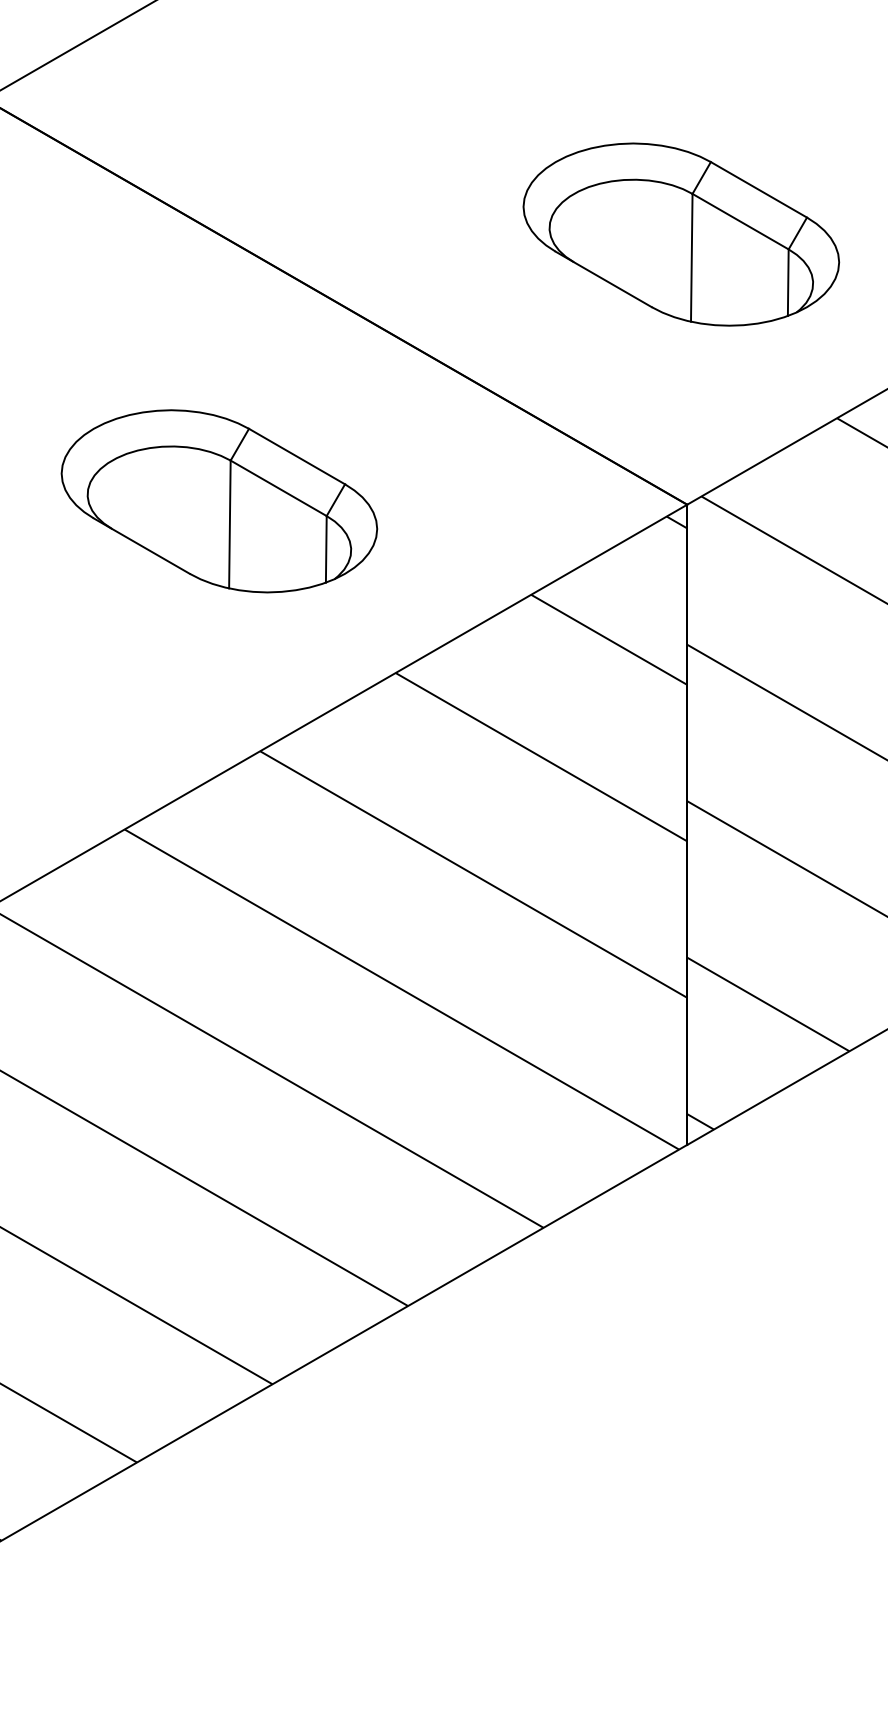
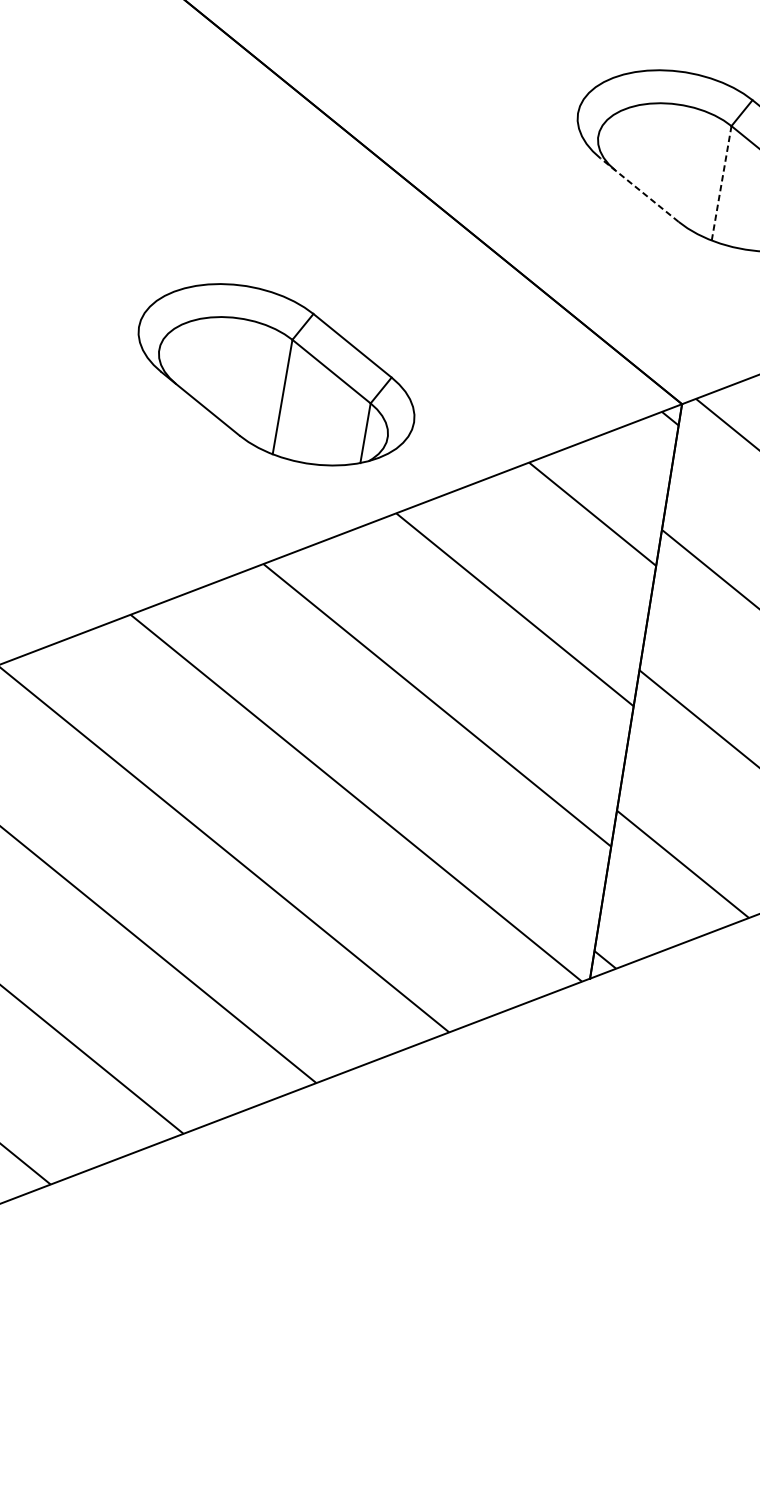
line: (691, 257) -> (721, 183), solid -> dashed
line: (603, 279) -> (639, 190), solid -> dashed
part: (219, 501) -> (276, 374), moved

